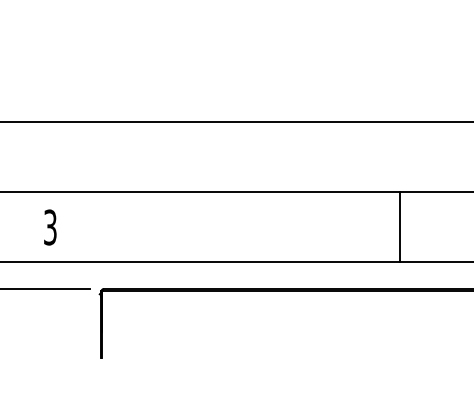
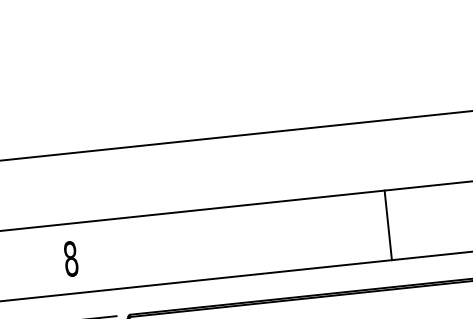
text: (50, 227) -> (71, 258), 3 -> 8
line: (400, 227) -> (388, 225), moved

